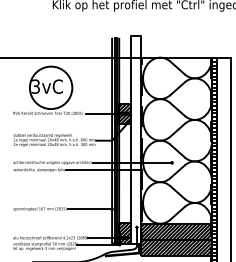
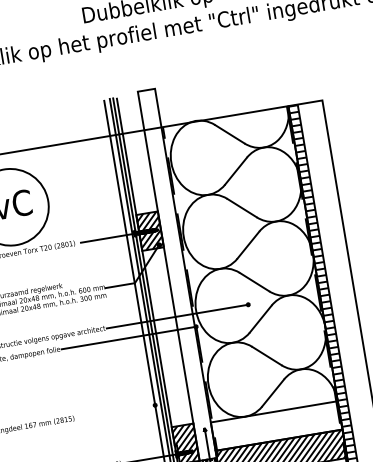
line: (89, 209) -> (115, 412), removed
hatch: (176, 231) -> (276, 425), removed

